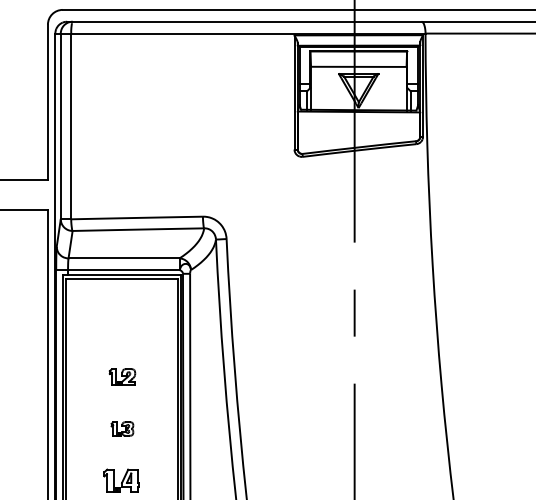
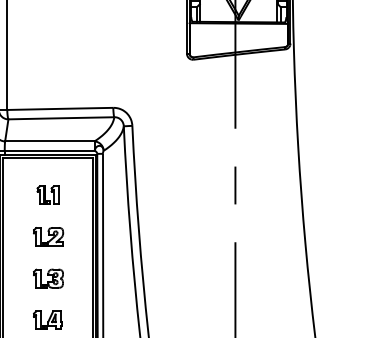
part: (121, 324) -> (47, 194), added
part: (122, 376) -> (48, 236), size x1.43
part: (122, 428) -> (48, 278), size x1.67

